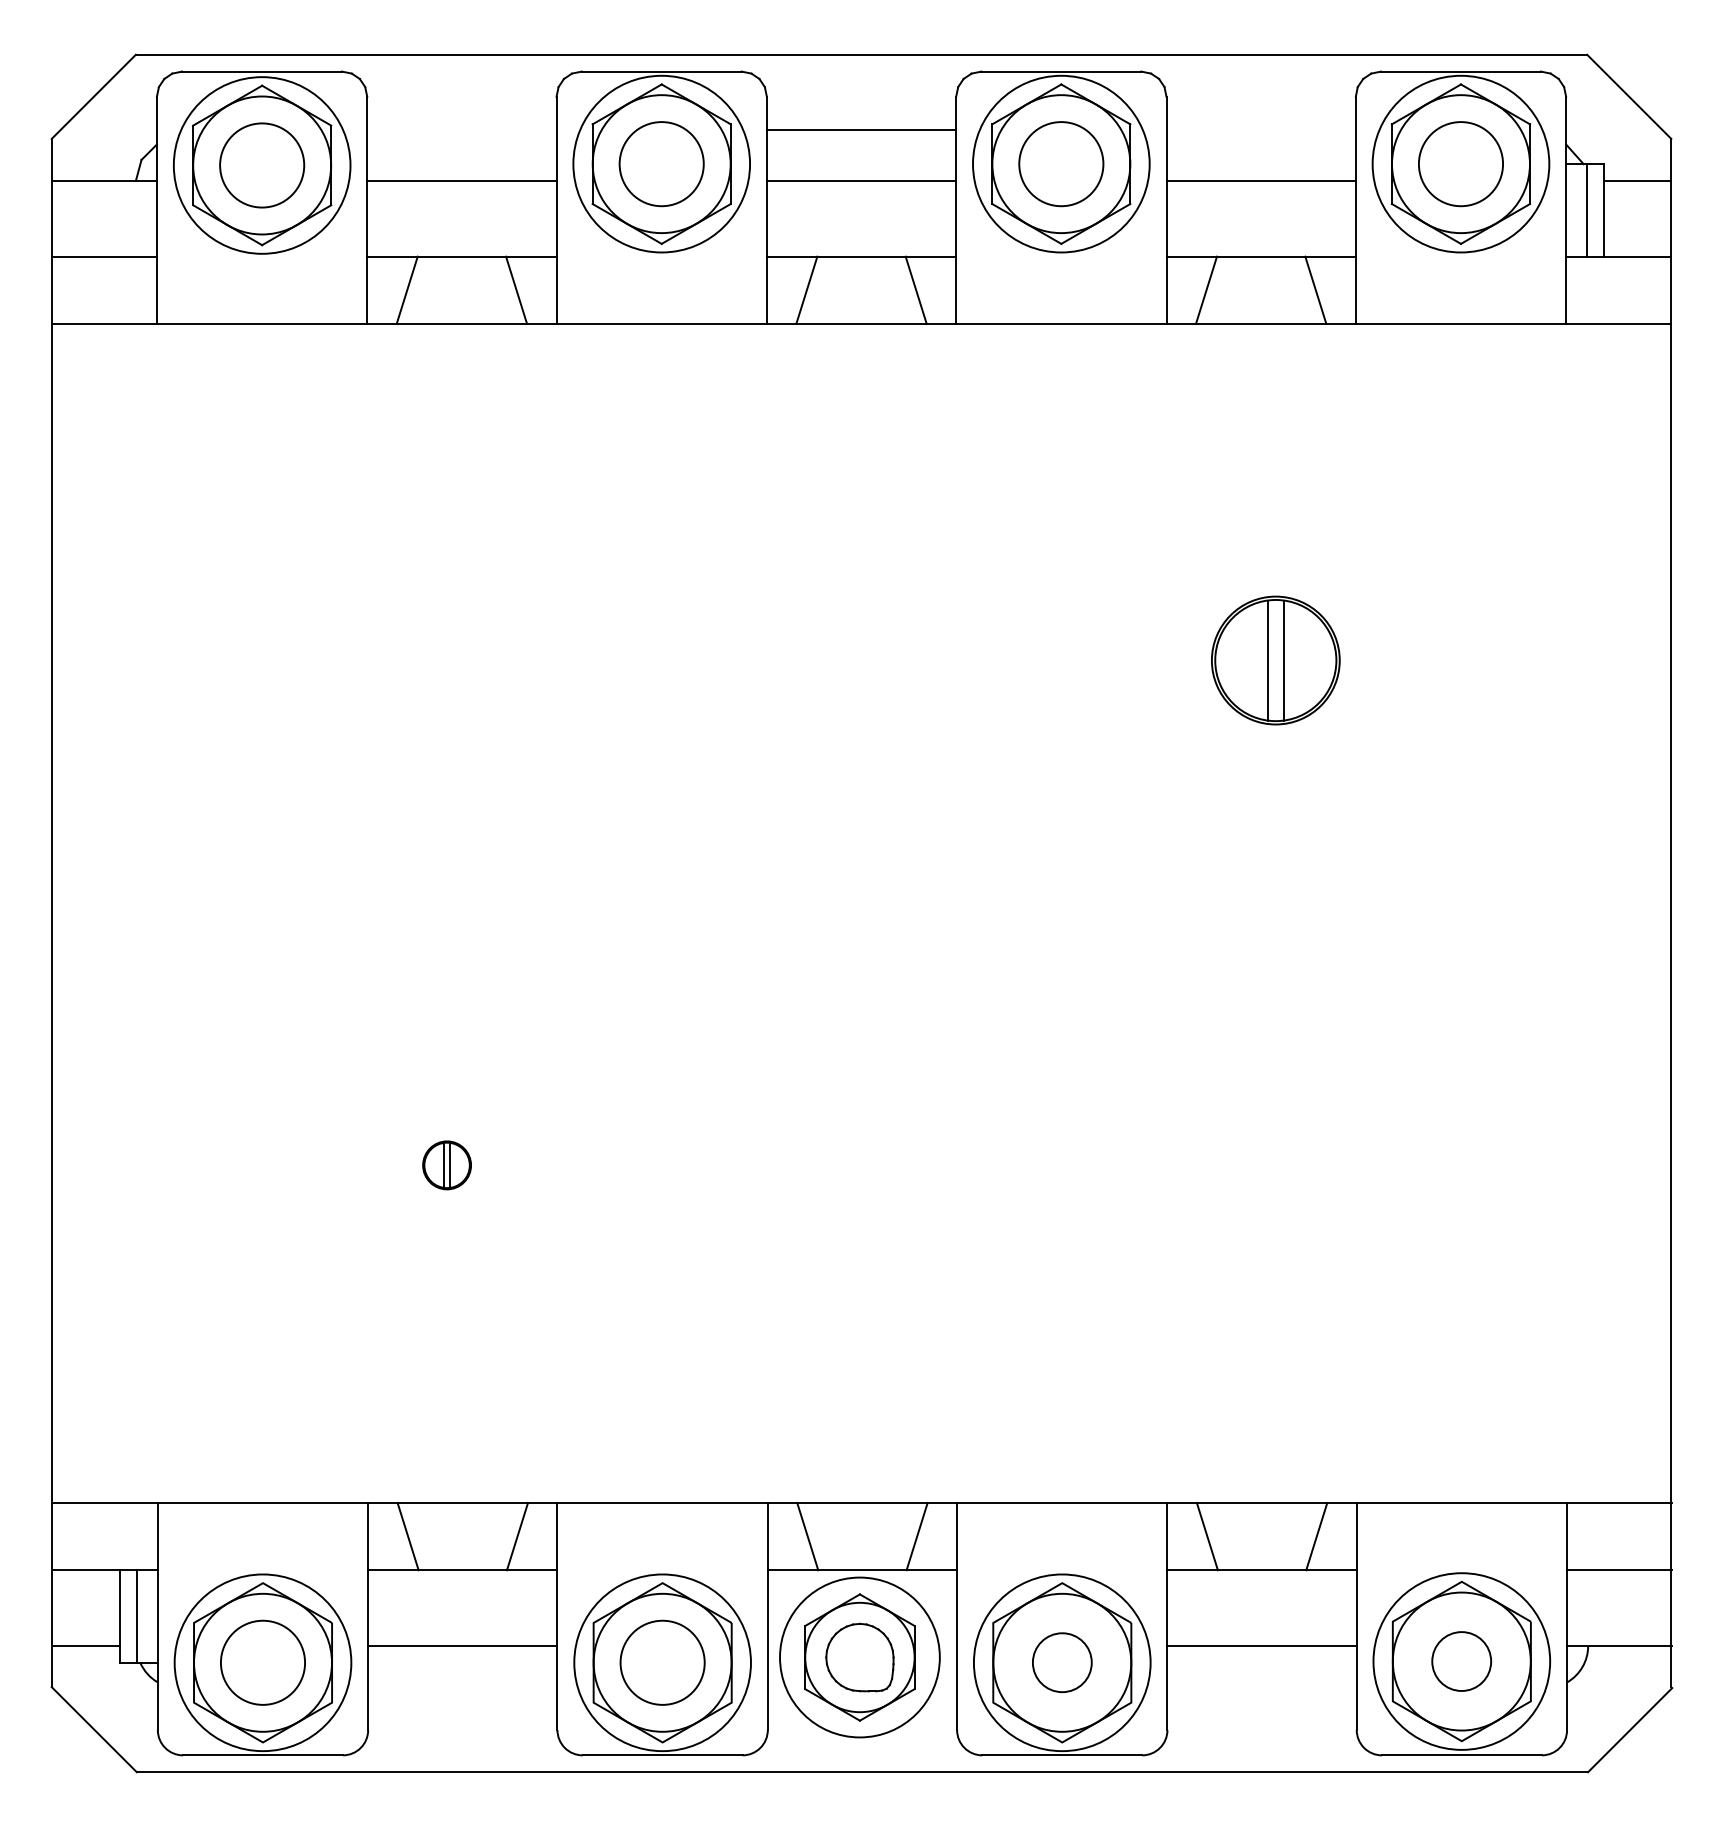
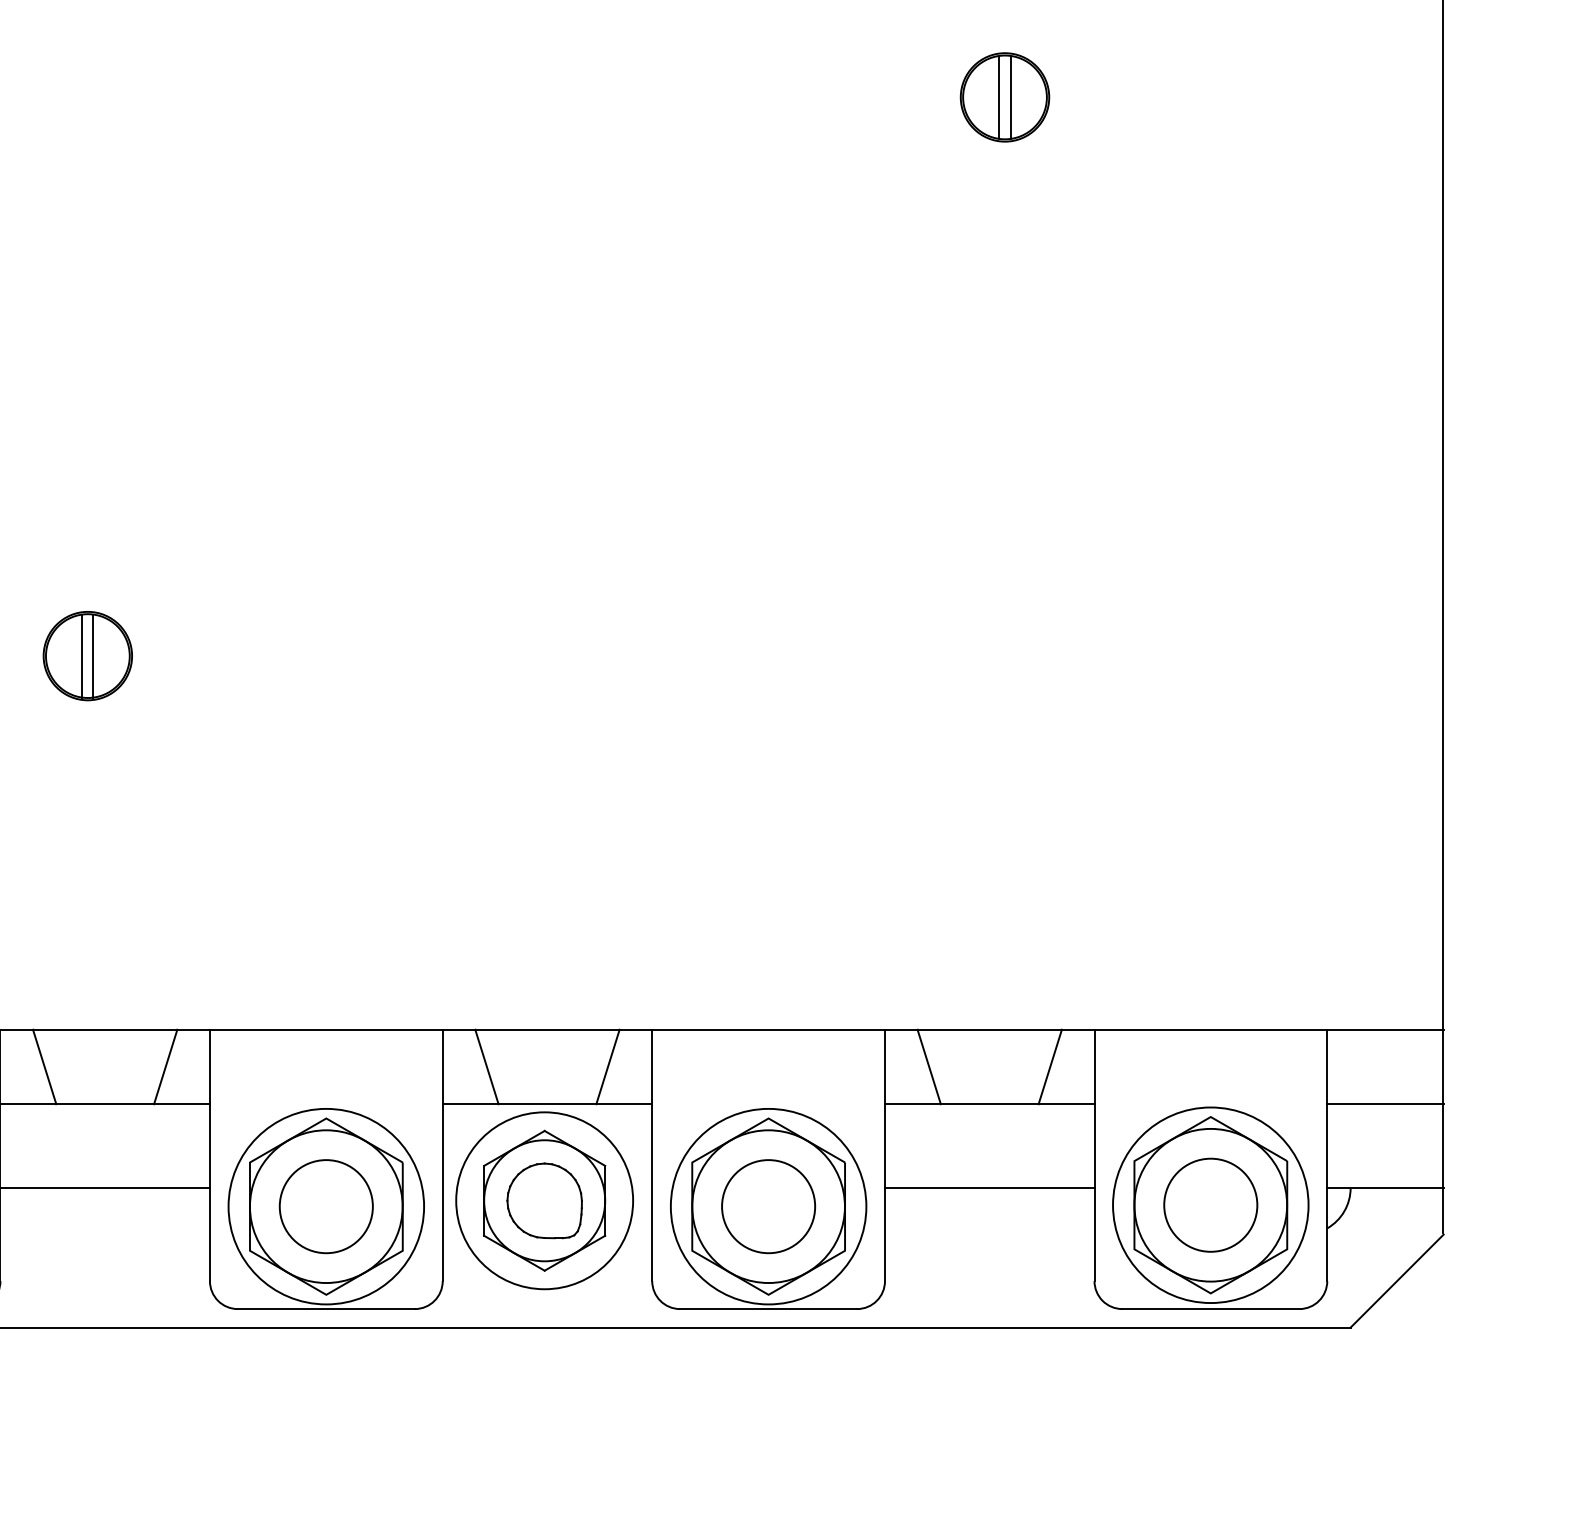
part: (1275, 660) -> (1004, 97), size x0.62
part: (446, 1165) -> (87, 656), size x1.67
circle: (1461, 1661) -> (1210, 1205), size x1.43
circle: (1062, 1662) -> (768, 1206), size x1.43

